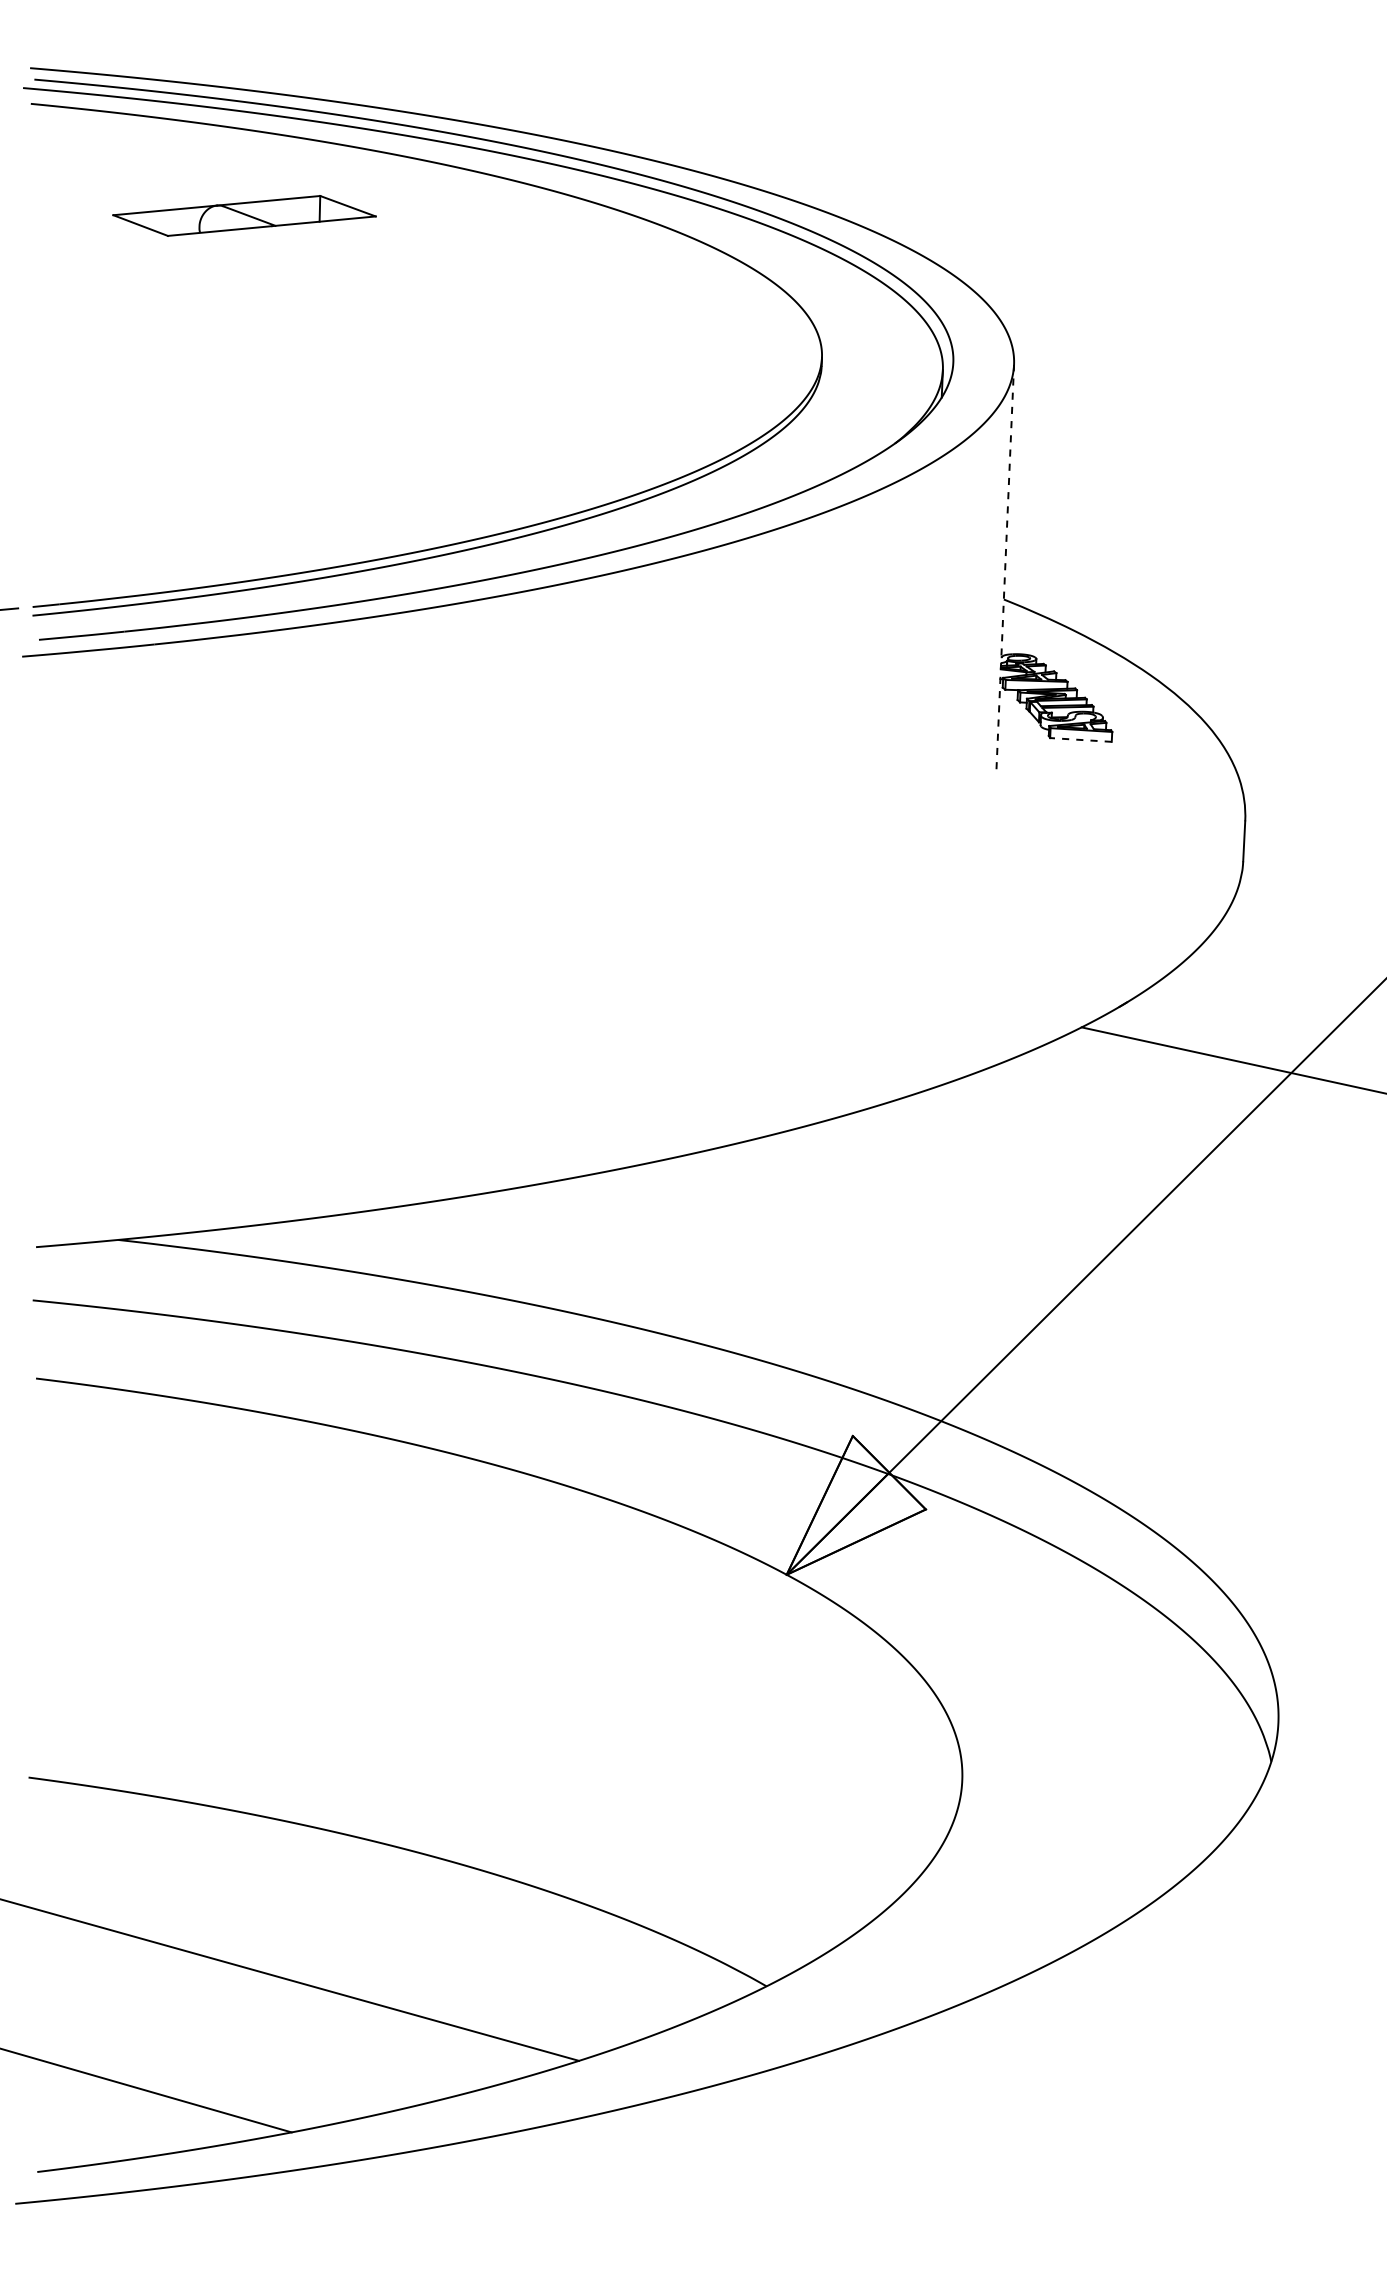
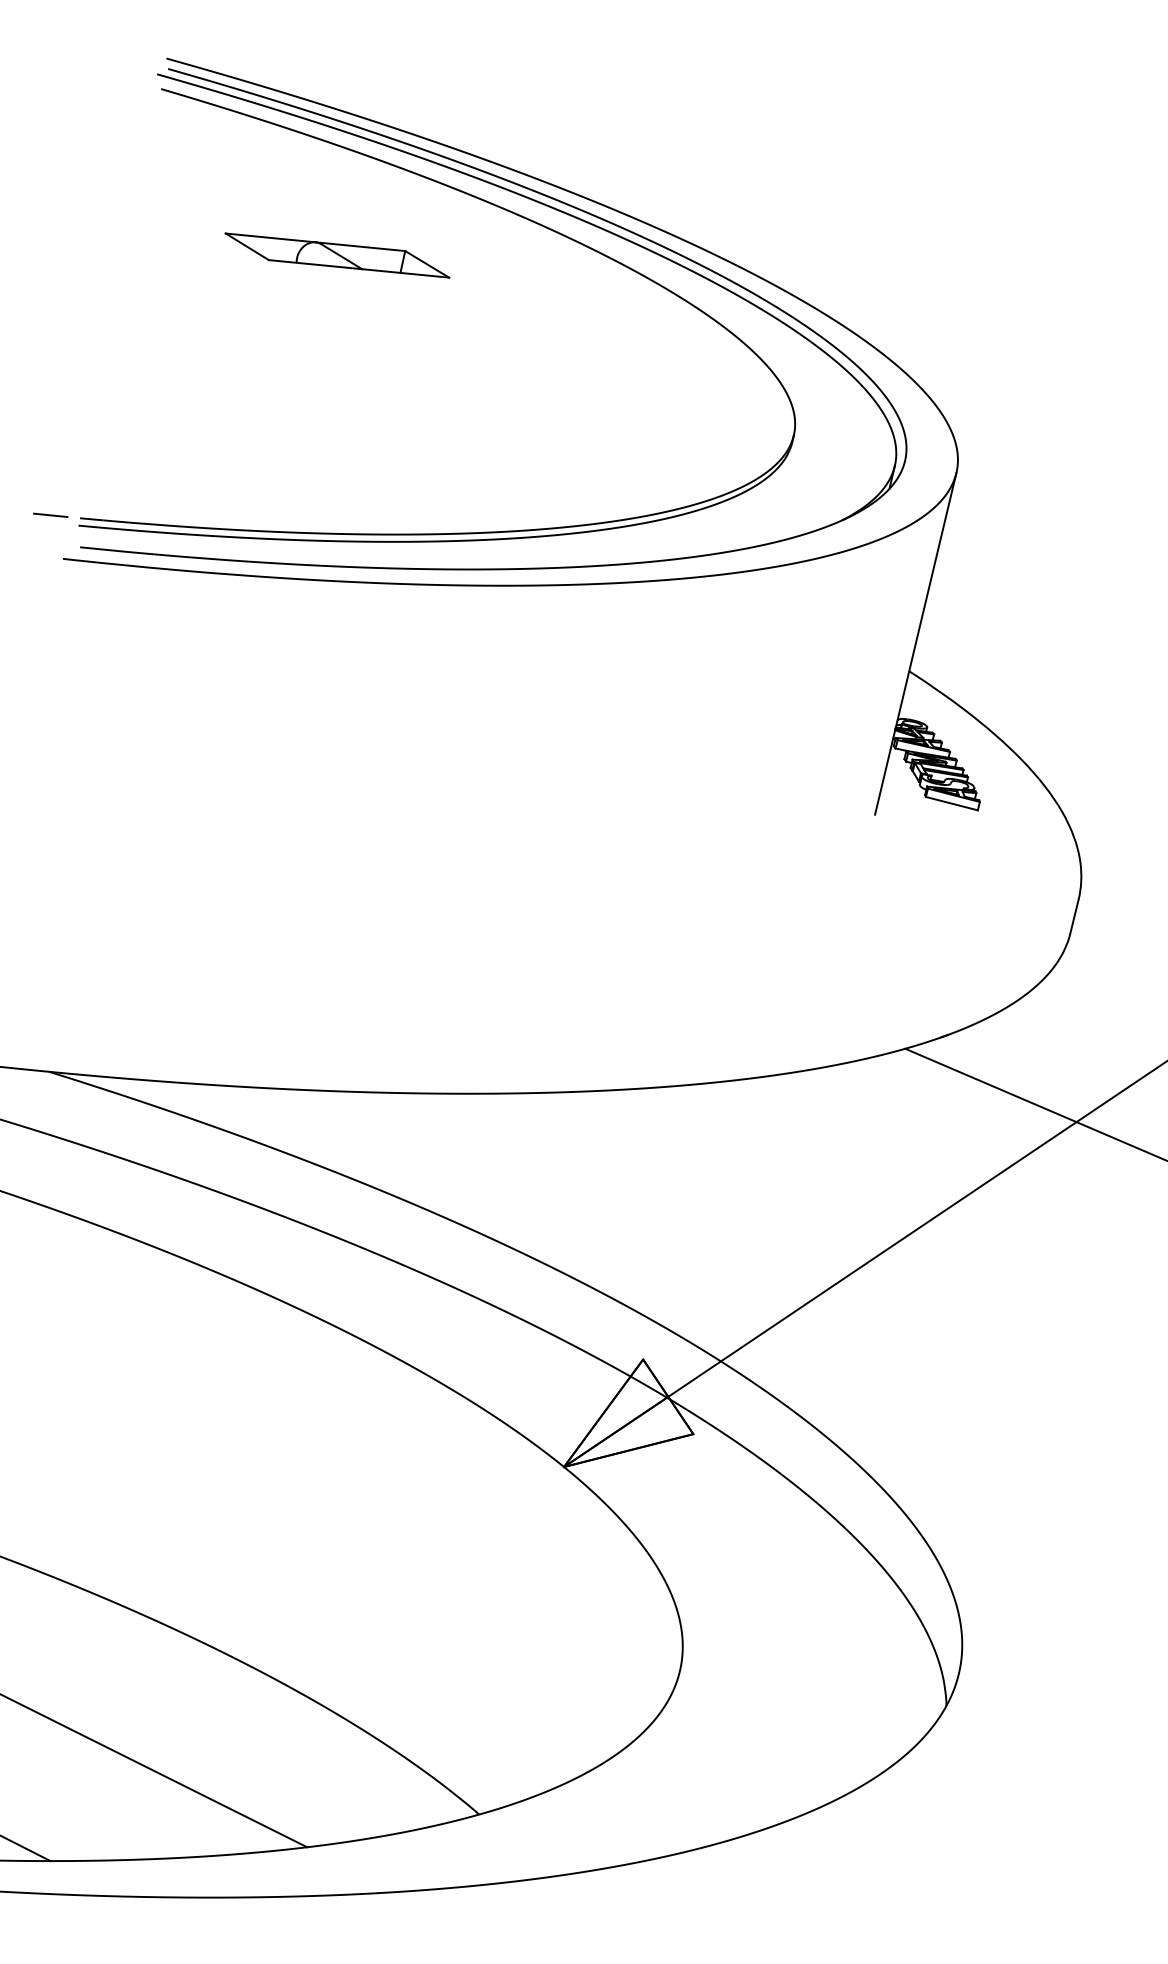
part: (244, 215) -> (337, 255), moved
line: (1005, 566) -> (916, 643), dashed -> solid
line: (1080, 739) -> (951, 803), dashed -> solid

